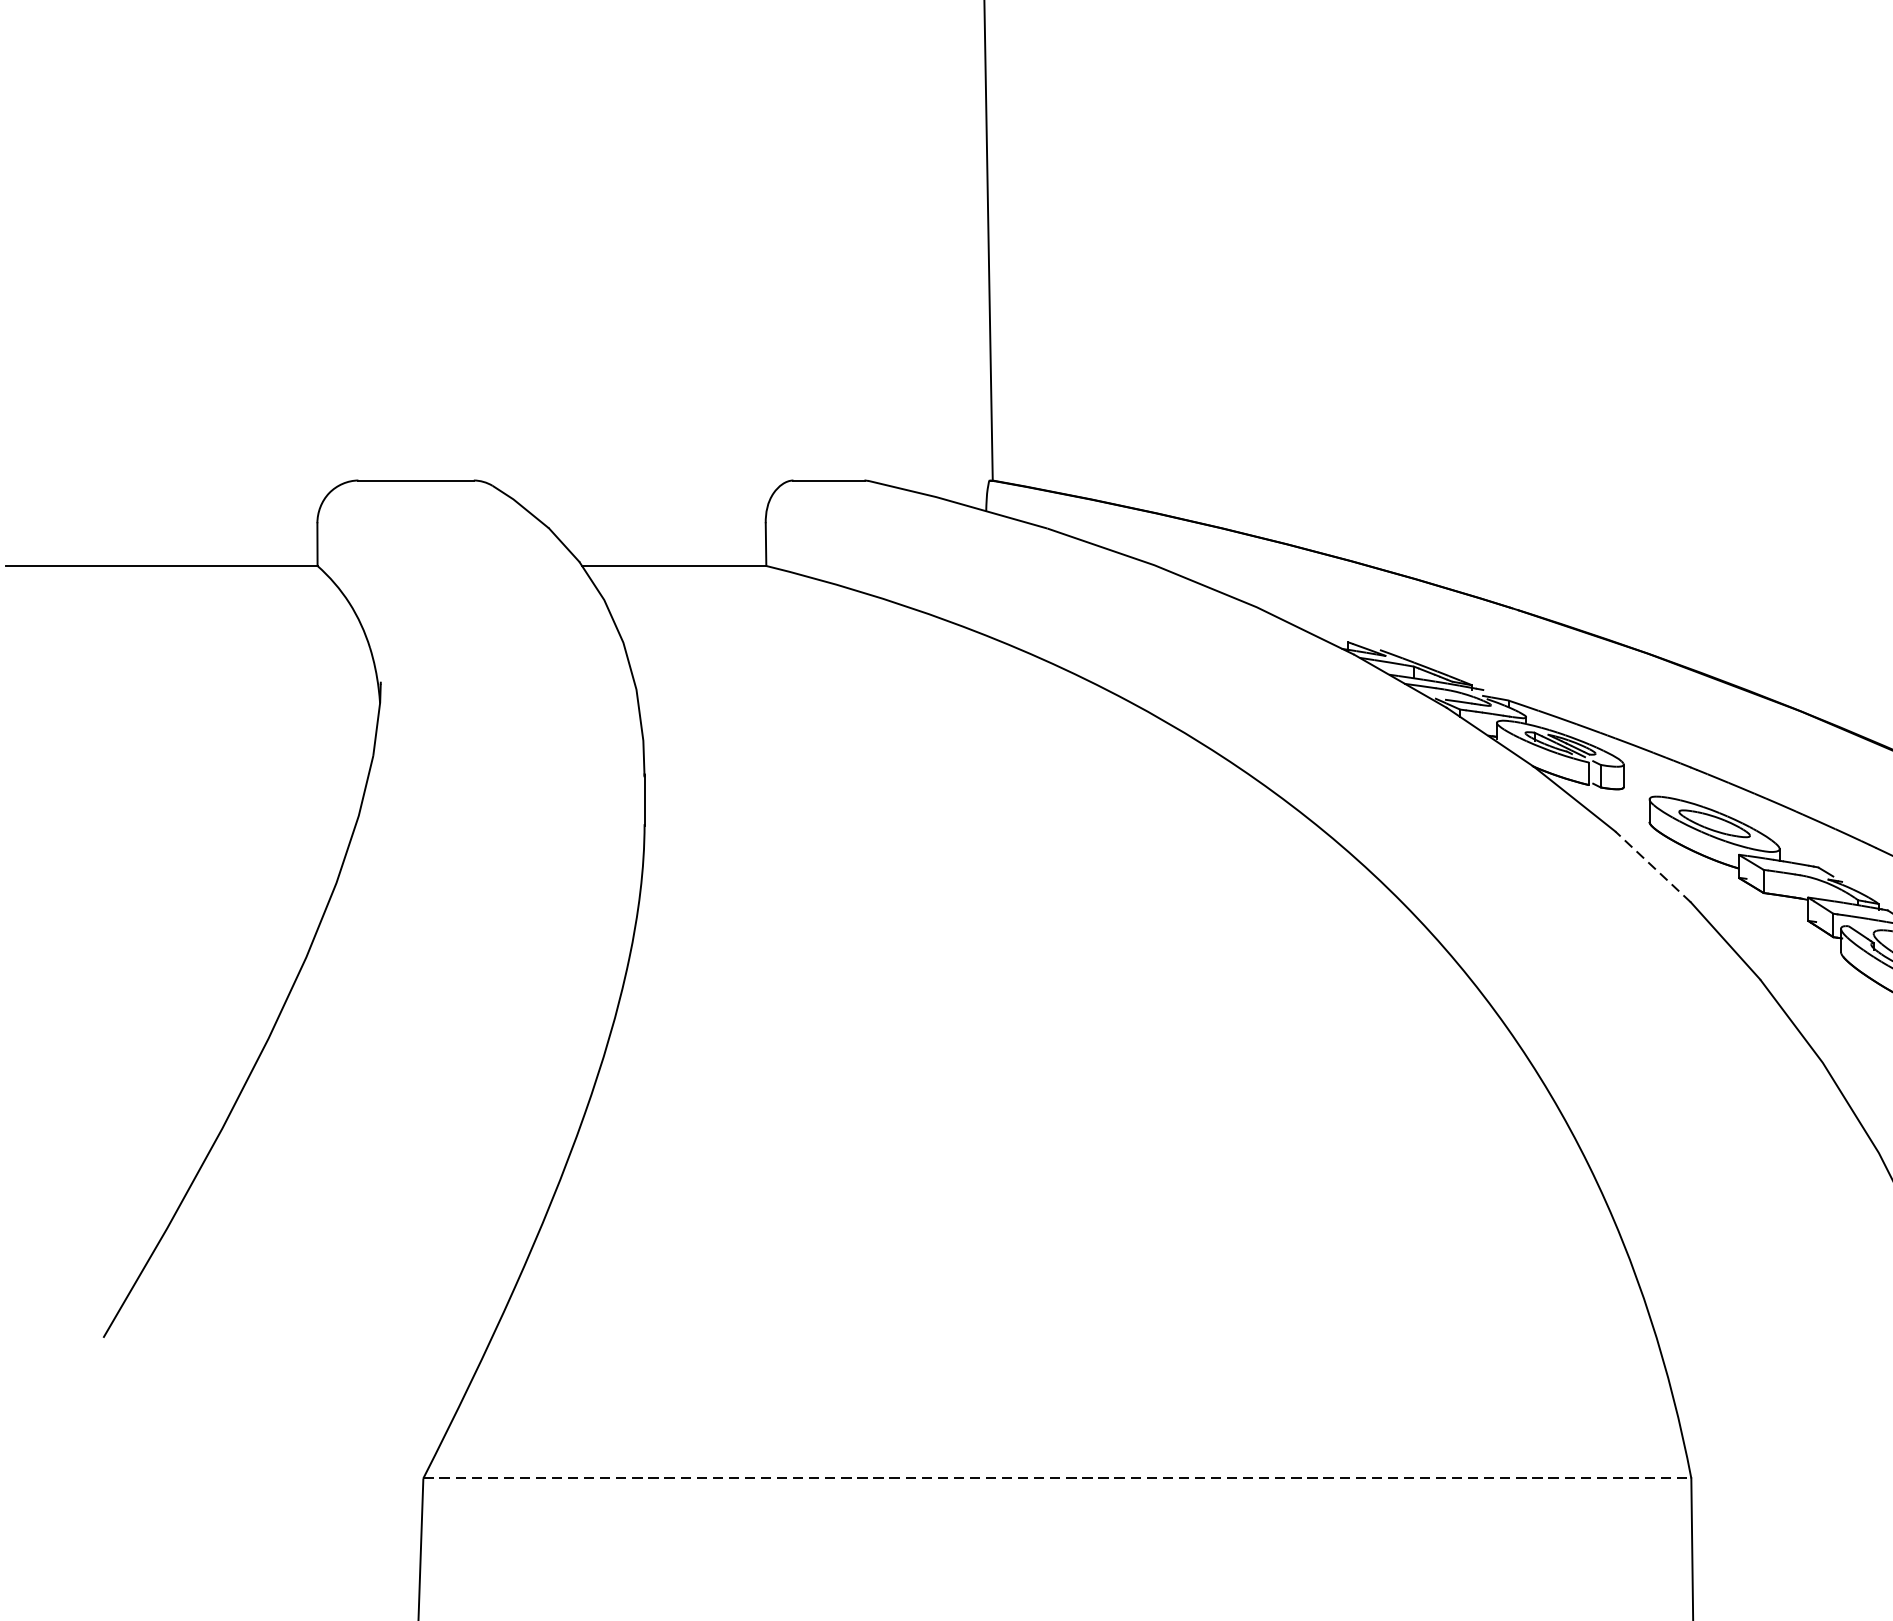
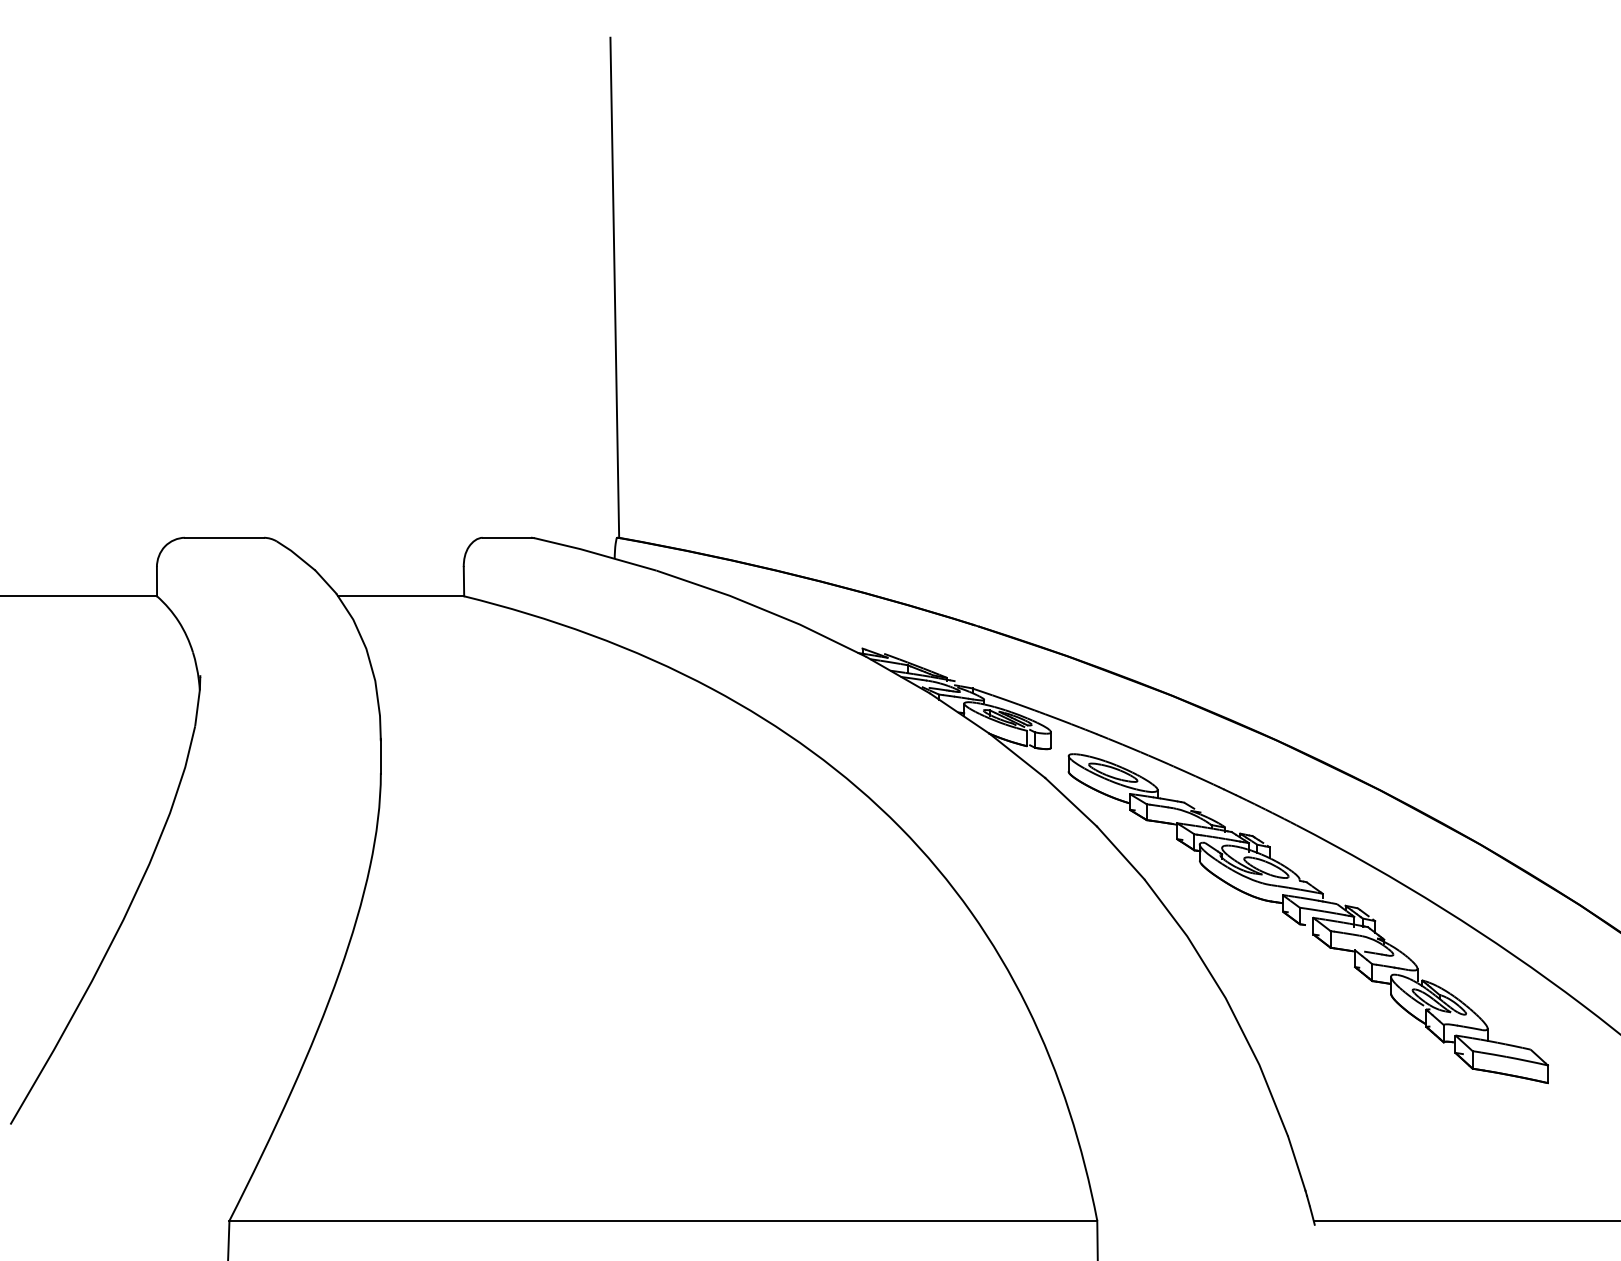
line: (1652, 865) -> (1070, 801), dashed -> solid
line: (1057, 1478) -> (663, 1220), dashed -> solid

